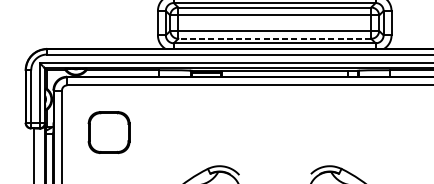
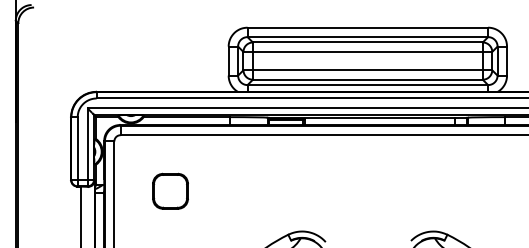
line: (274, 38) -> (367, 79), dashed -> solid
part: (109, 131) -> (170, 190), size x0.71

